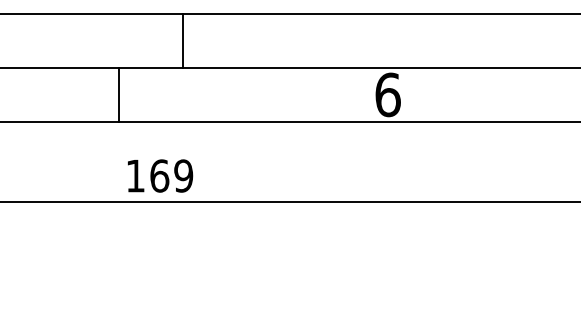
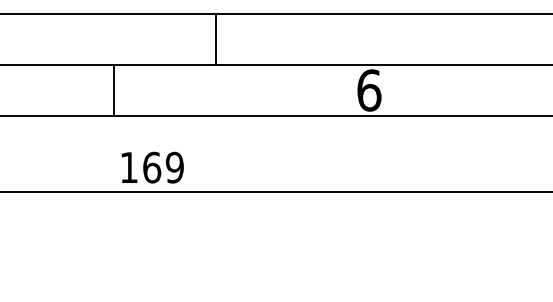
line: (182, 40) -> (215, 38), moved

